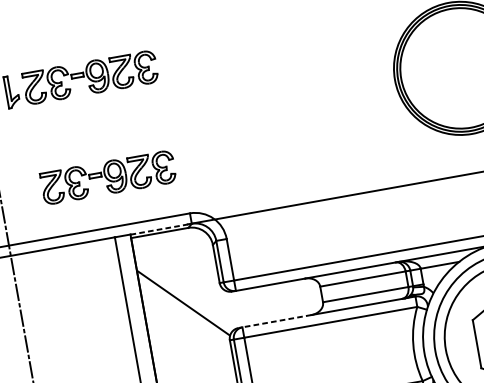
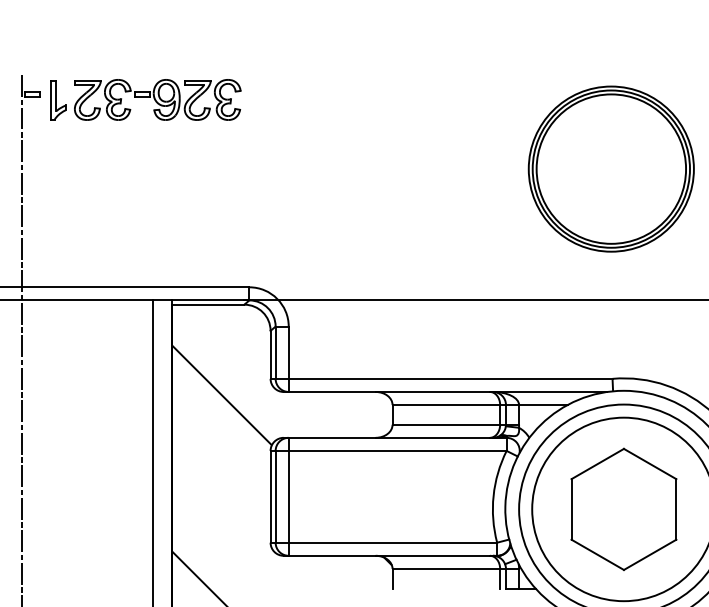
part: (108, 177) -> (157, 225), removed
line: (160, 229) -> (210, 300), dashed -> solid
line: (274, 321) -> (329, 437), dashed -> solid

